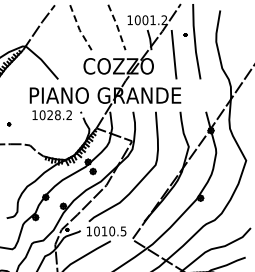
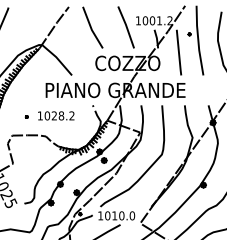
line: (117, 27) -> (126, 27), dashed -> solid
line: (79, 29) -> (91, 29), dashed -> solid
text: (51, 115) -> (55, 116), moved
text: (123, 231) -> (132, 215), 1010.5 -> 1010.0

